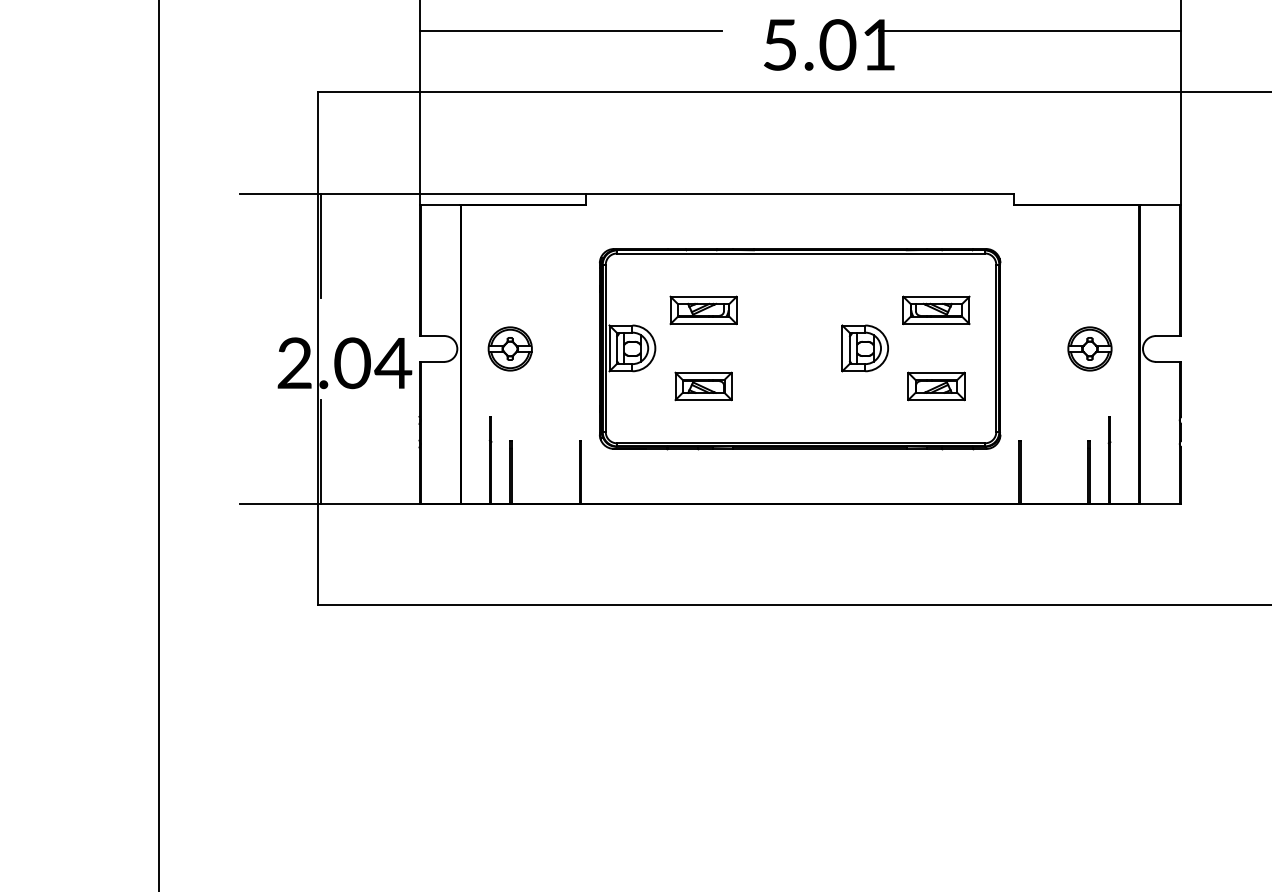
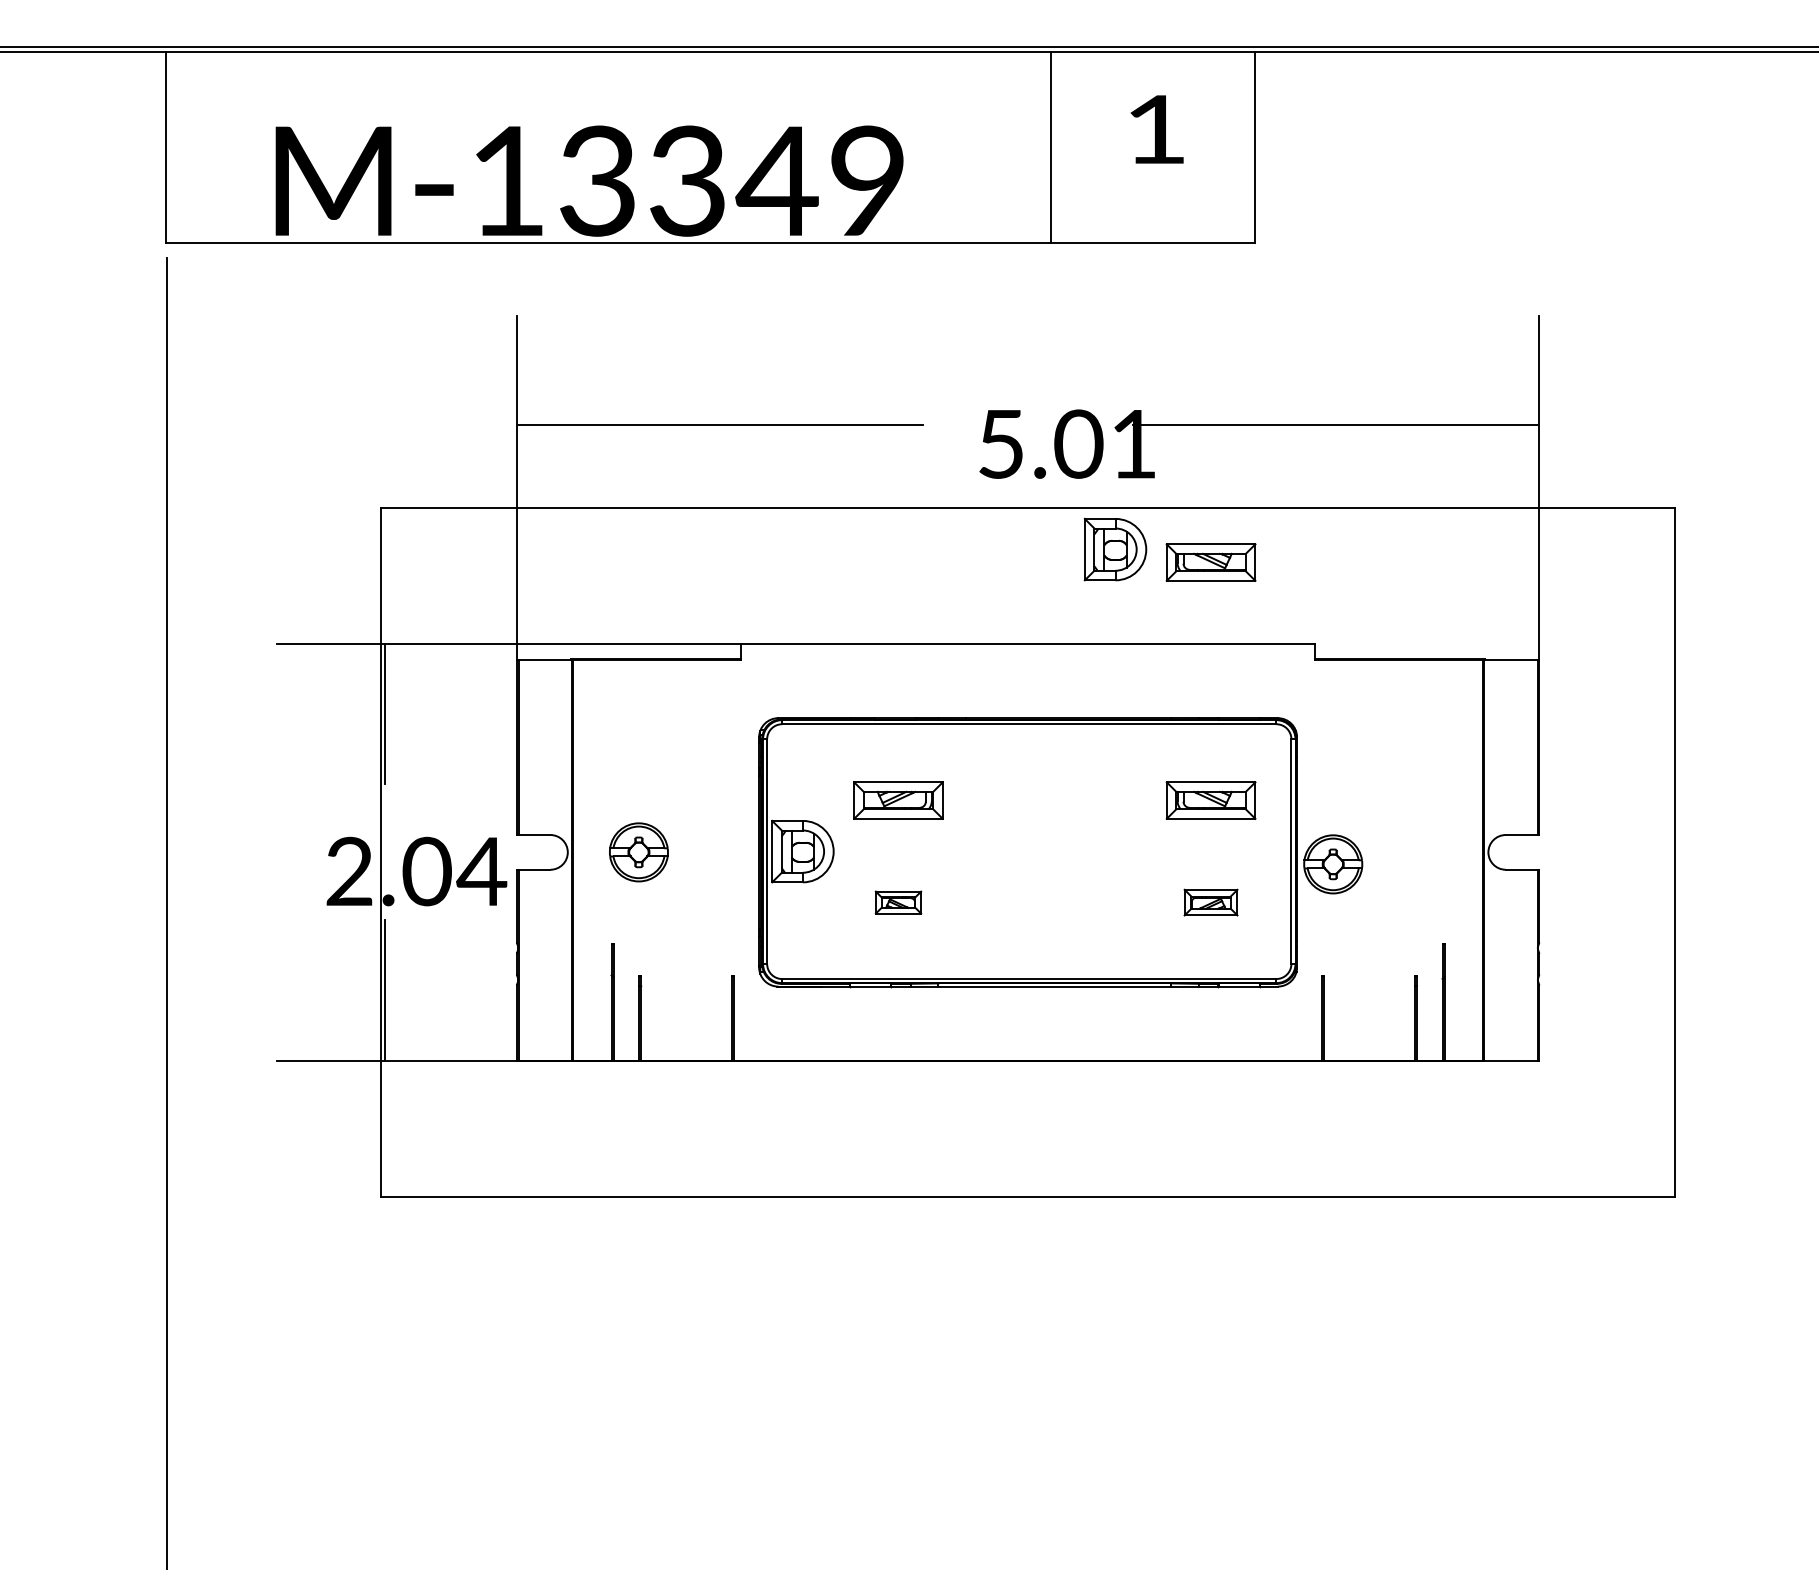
part: (935, 133) -> (1210, 562), added
part: (865, 348) -> (1115, 549), moved
part: (1090, 349) -> (1333, 864), moved
part: (703, 386) -> (898, 902), size x0.6
part: (935, 386) -> (1210, 902), size x0.7

